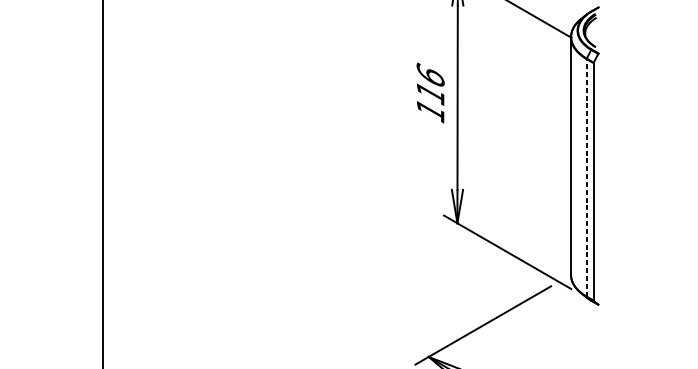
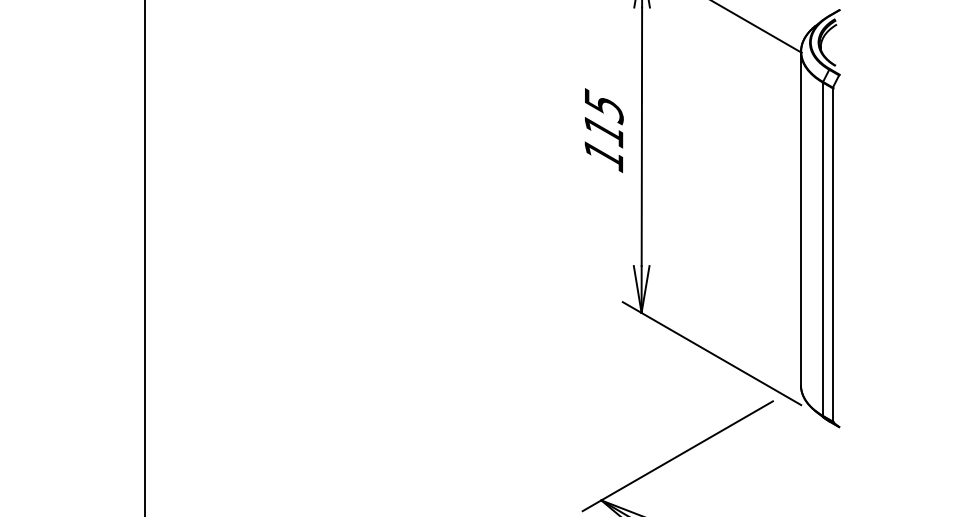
text: (430, 76) -> (603, 106), 116 -> 115
line: (586, 178) -> (822, 249), dashed -> solid

